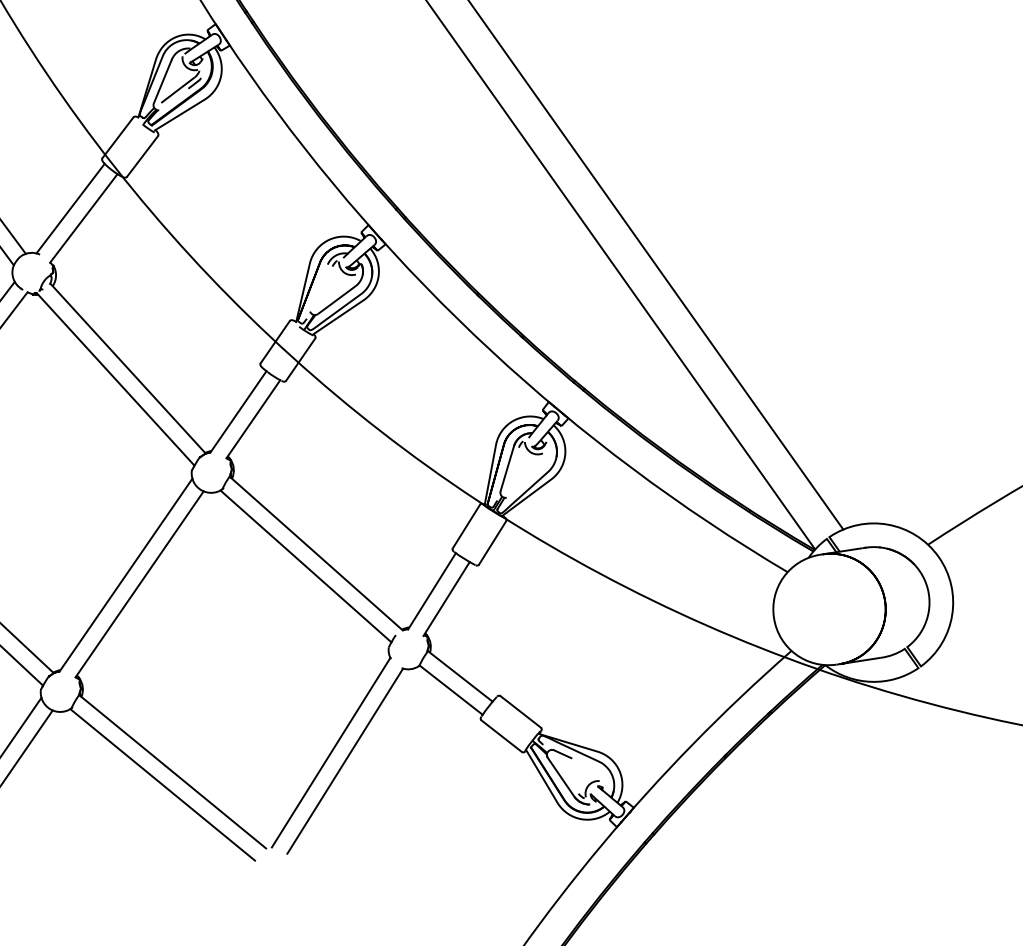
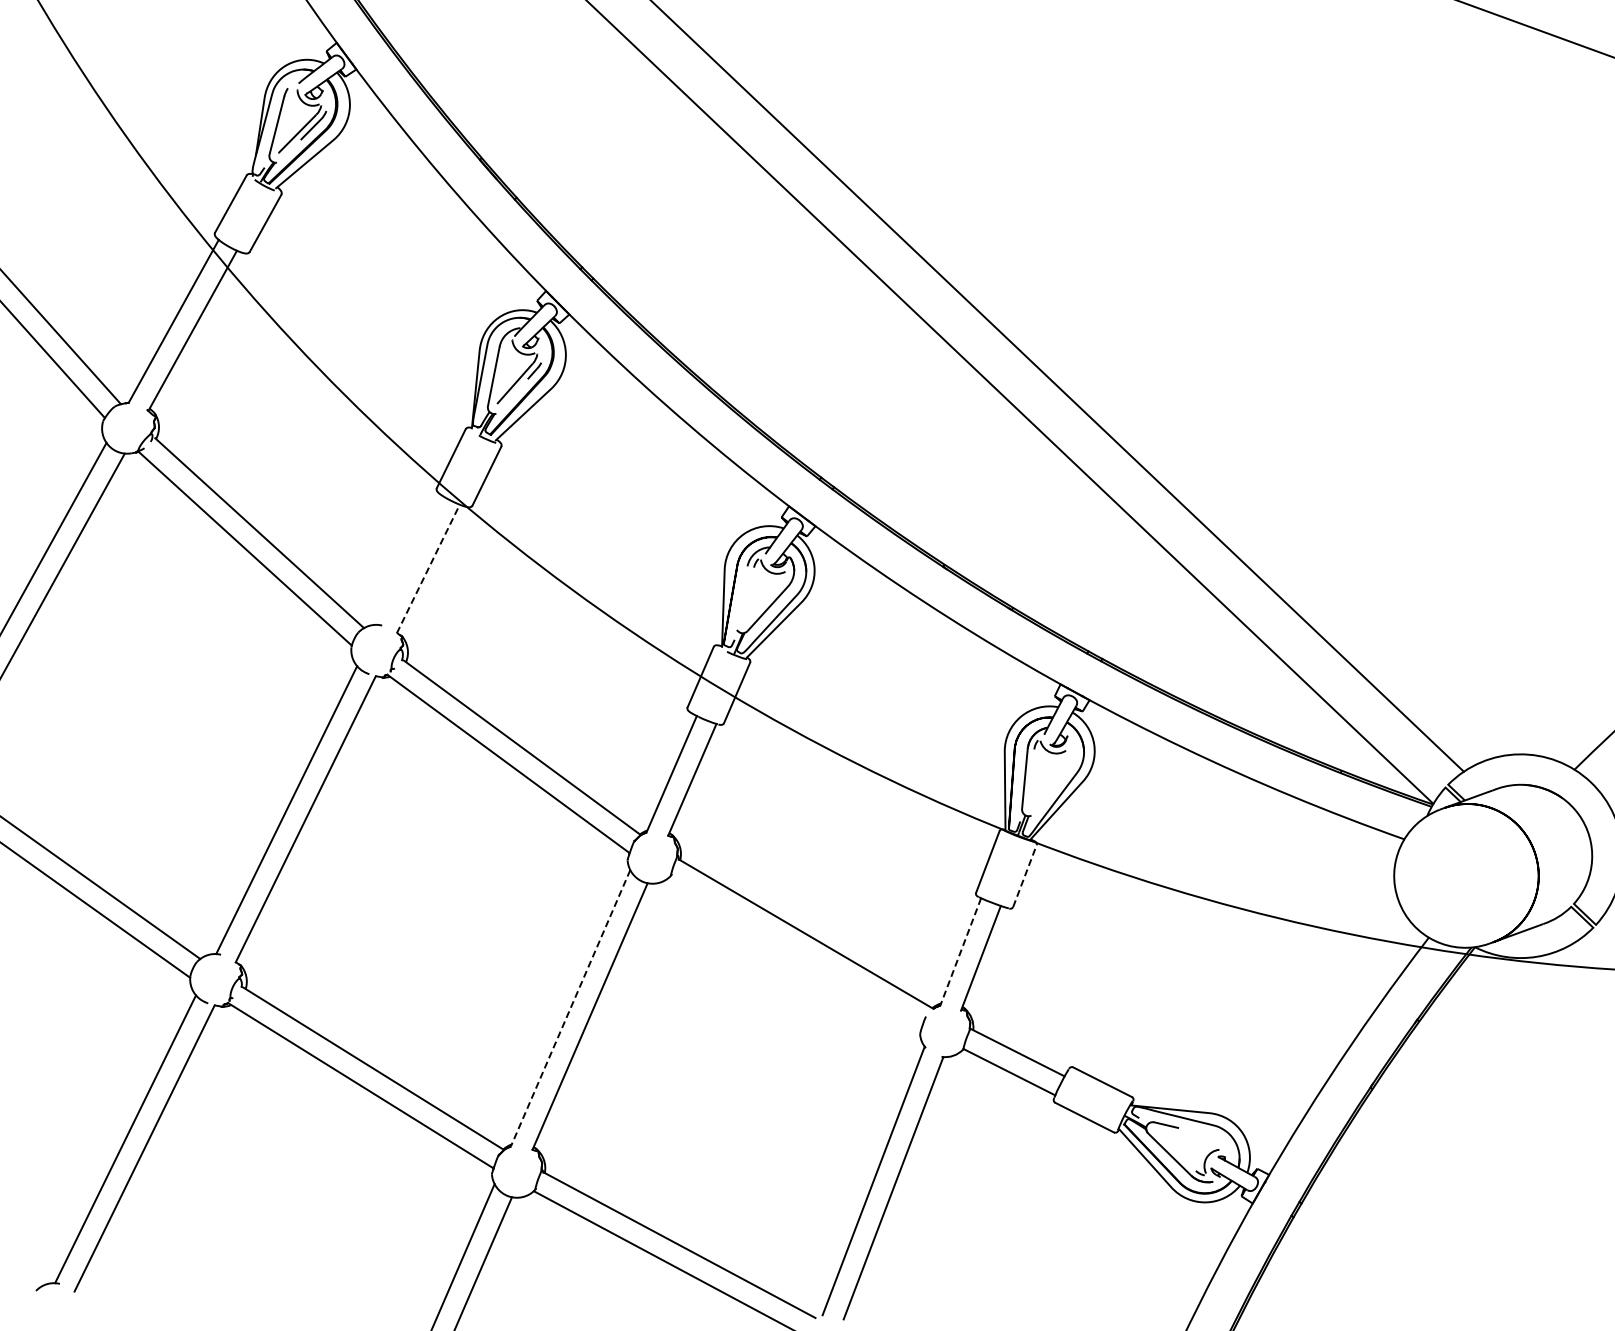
line: (70, 208) -> (409, 559), removed
line: (83, 218) -> (428, 569), solid -> dashed
line: (493, 542) -> (1025, 875), solid -> dashed
line: (306, 565) -> (795, 951), removed
line: (125, 575) -> (570, 1008), solid -> dashed
line: (431, 591) -> (960, 952), solid -> dashed

